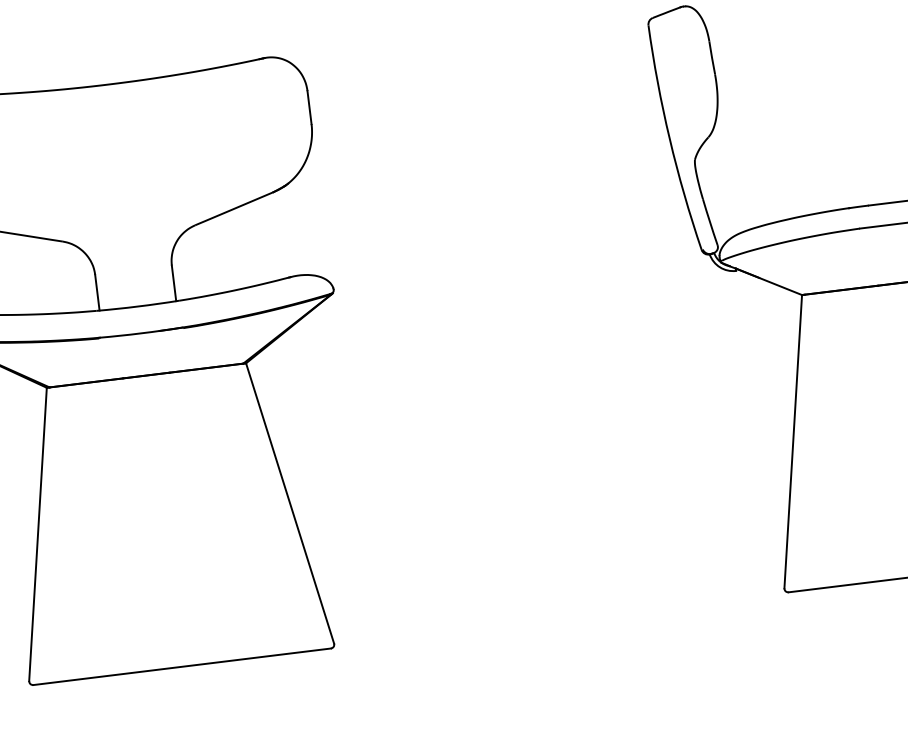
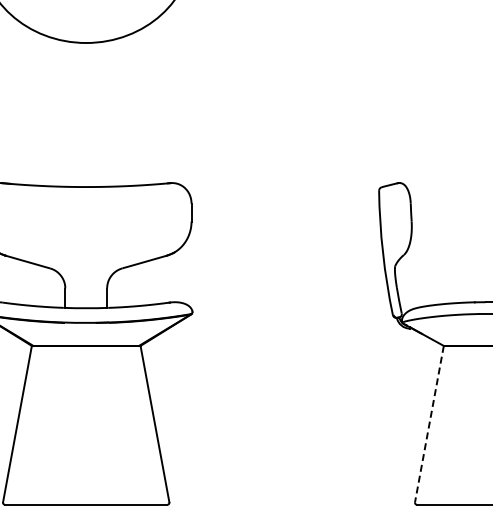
line: (793, 442) -> (429, 424), solid -> dashed

